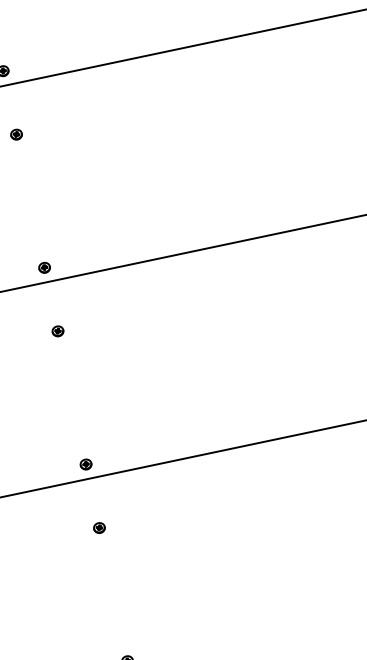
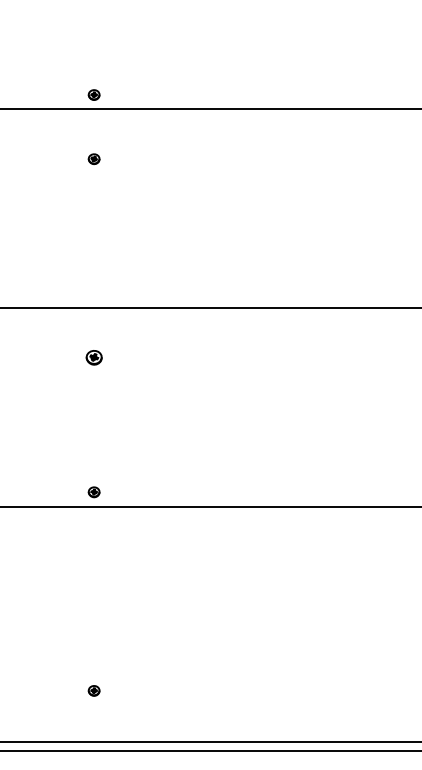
part: (43, 267) -> (93, 293), removed
part: (57, 331) -> (93, 357), size x1.4
part: (98, 528) -> (93, 556), removed

